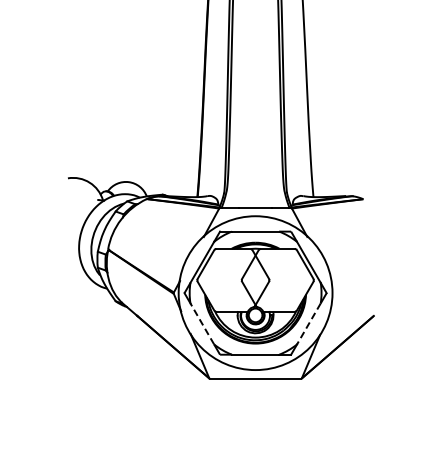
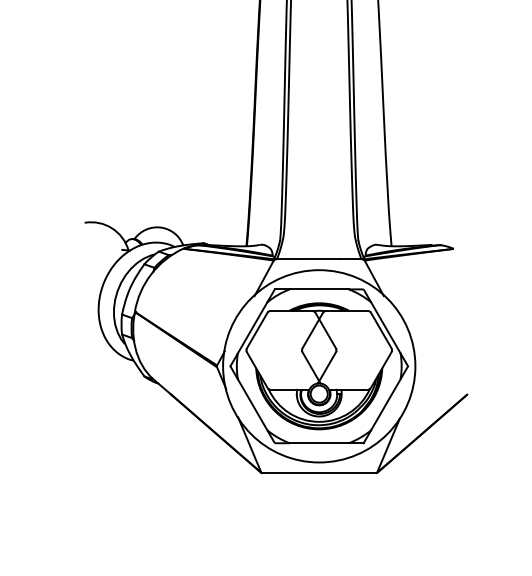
line: (202, 323) -> (252, 404), dashed -> solid
line: (308, 323) -> (385, 404), dashed -> solid

